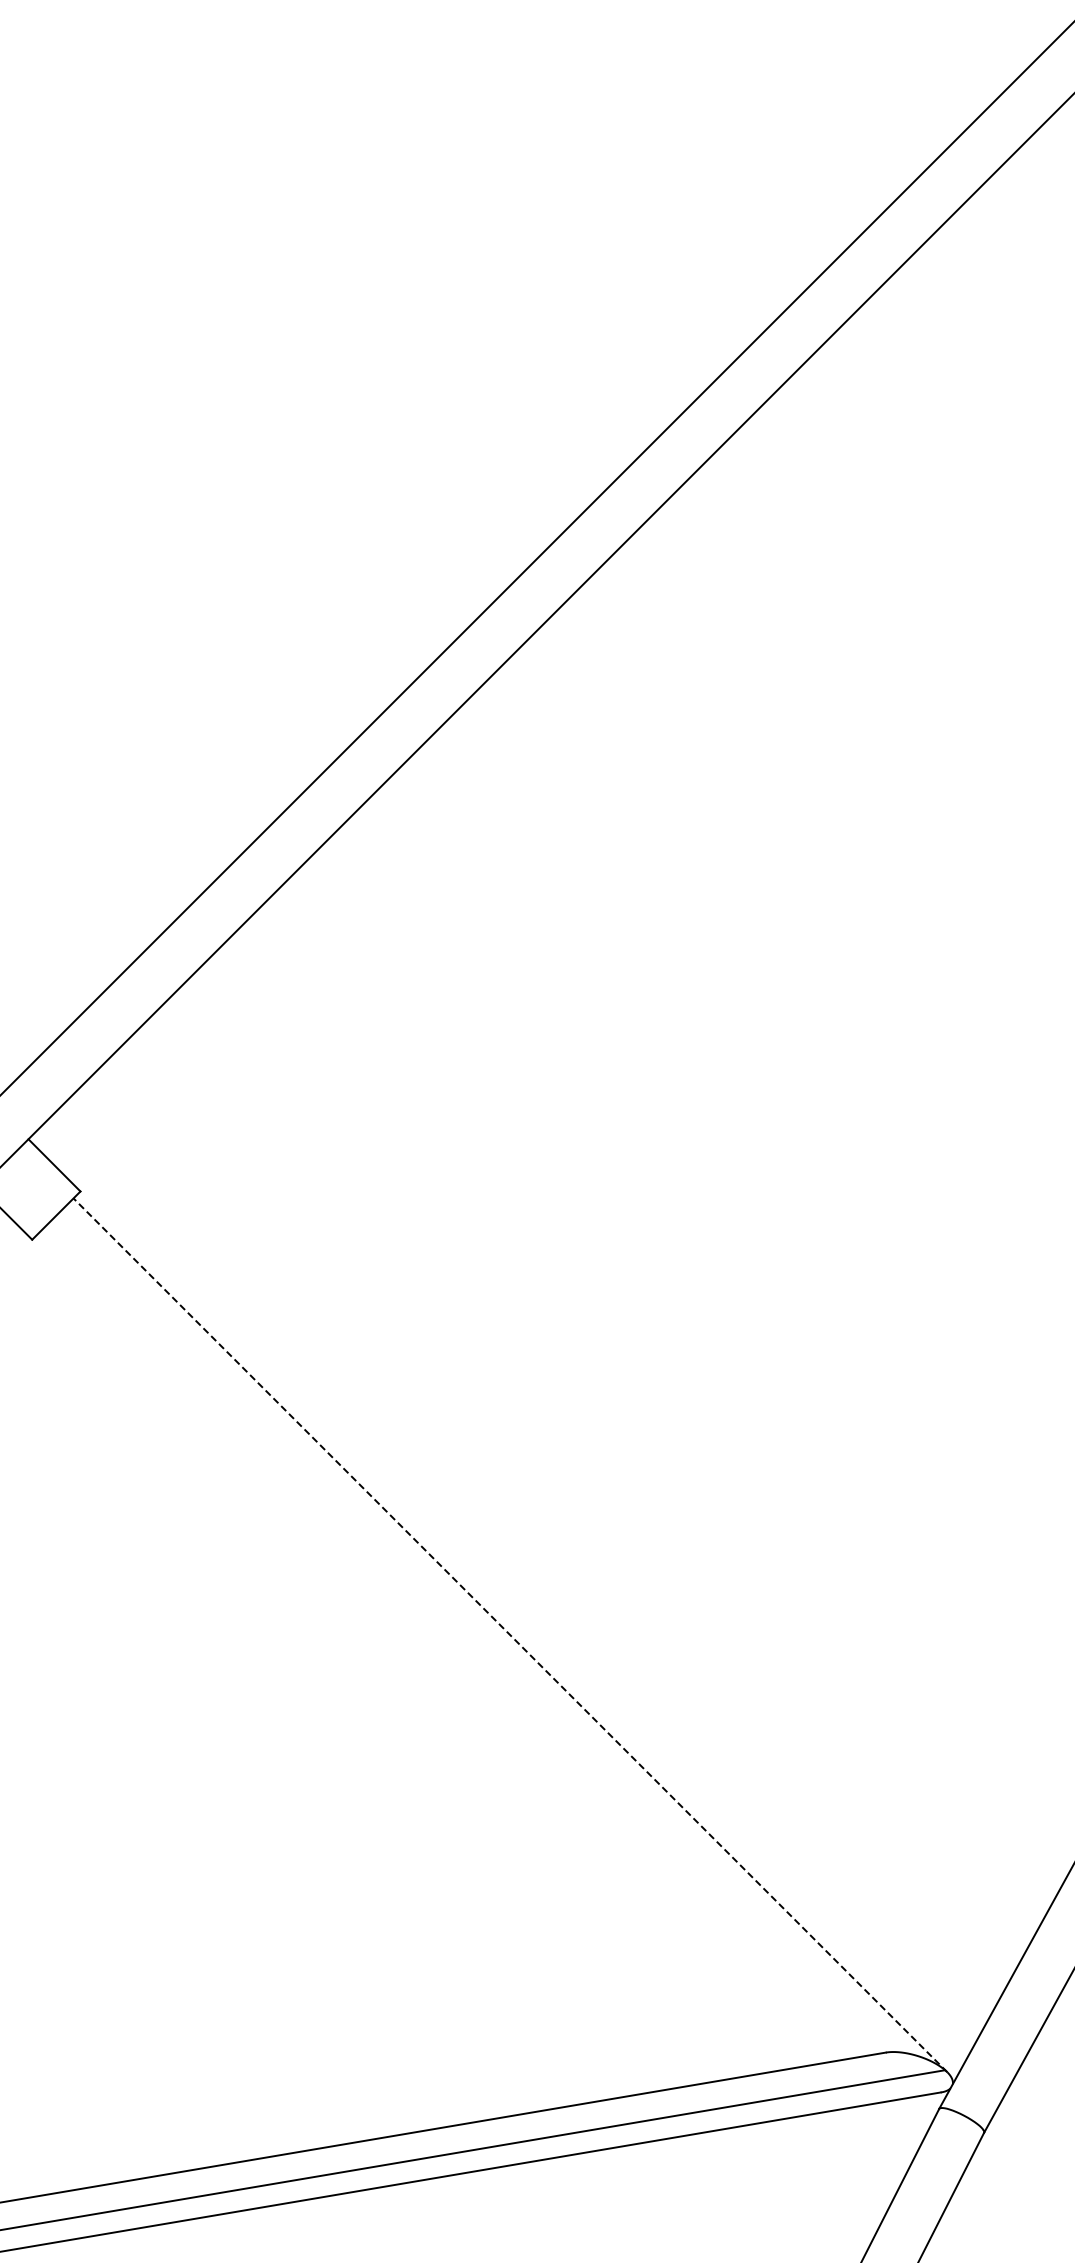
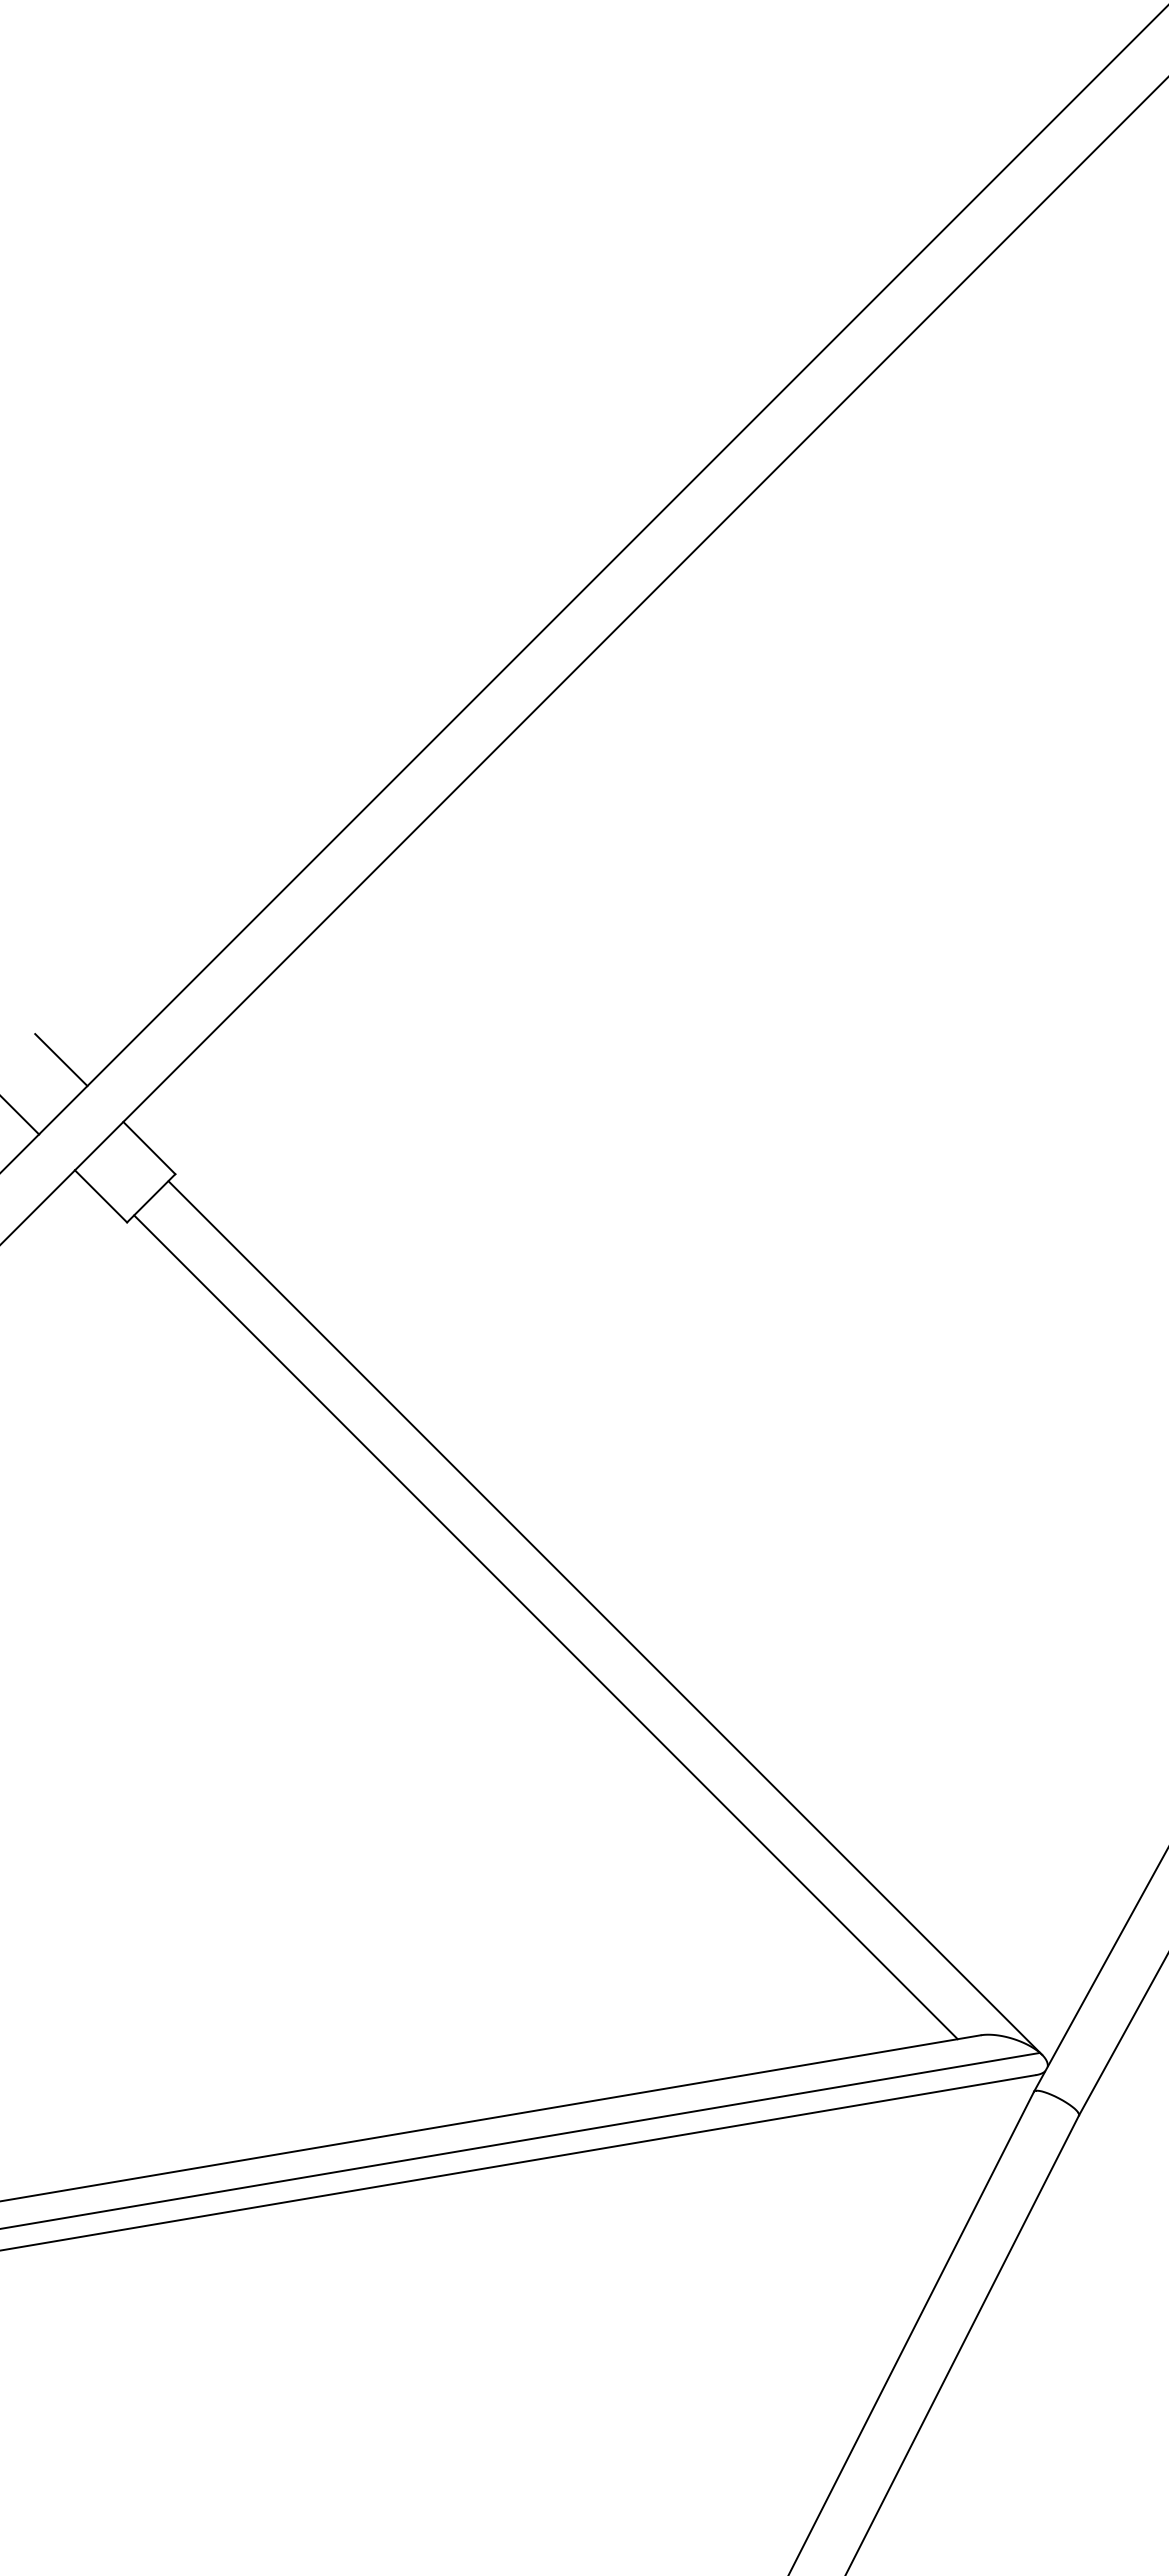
line: (510, 1635) -> (605, 1618), dashed -> solid
line: (450, 1644) -> (545, 1627), added

